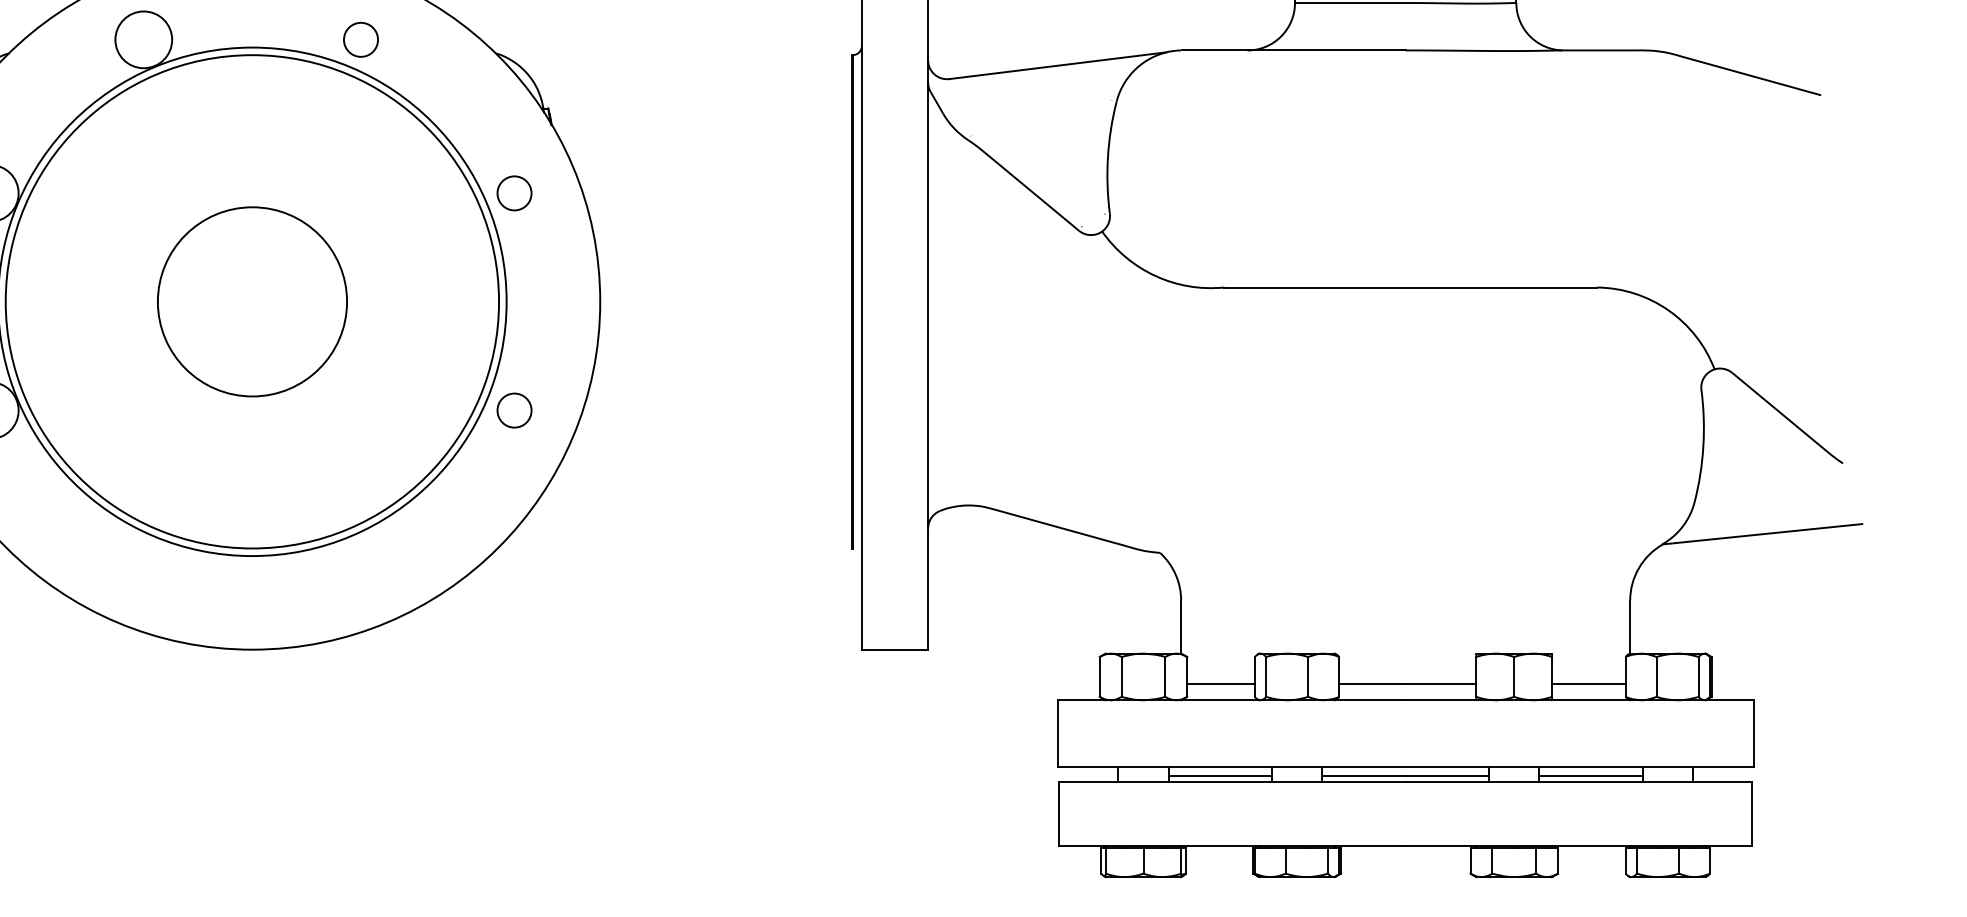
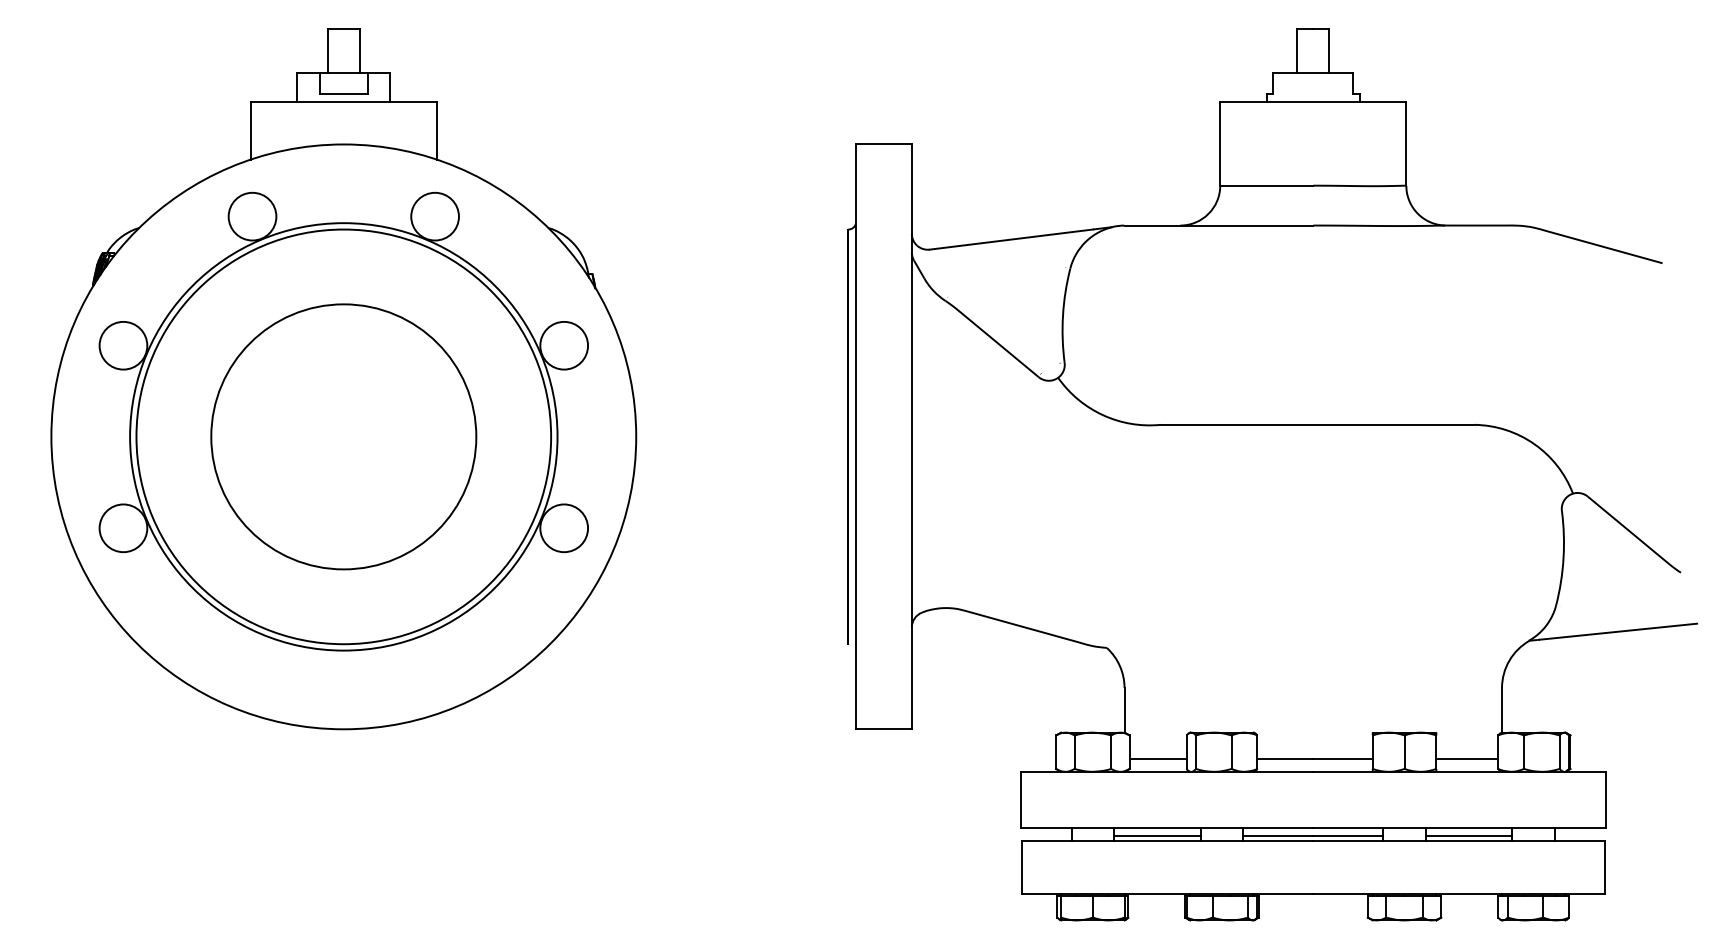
circle: (360, 39) -> (434, 216), size x1.67
circle: (514, 193) -> (564, 345), size x1.67
circle: (252, 301) -> (343, 436), size x1.67
circle: (514, 410) -> (564, 528), size x1.67

